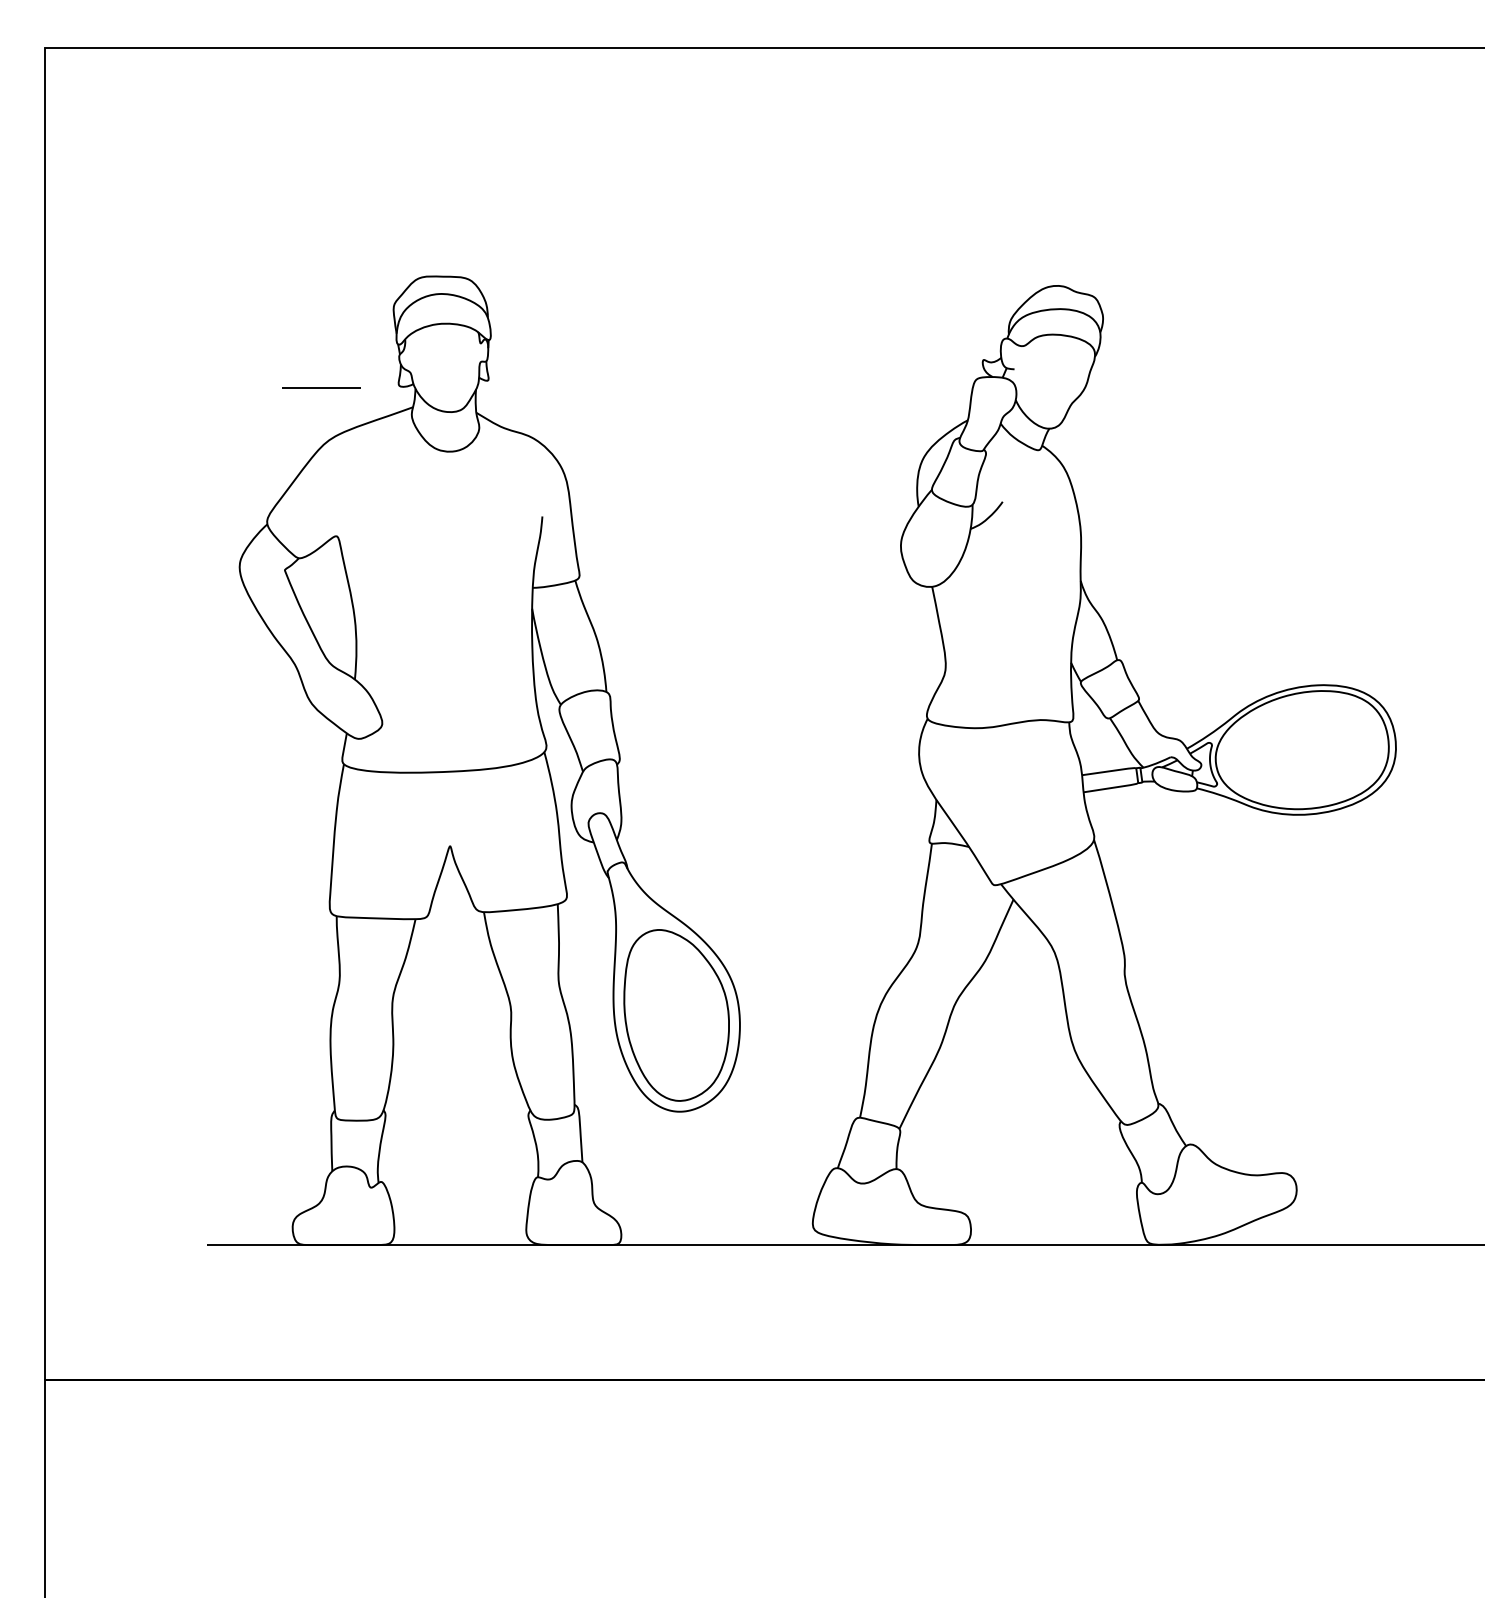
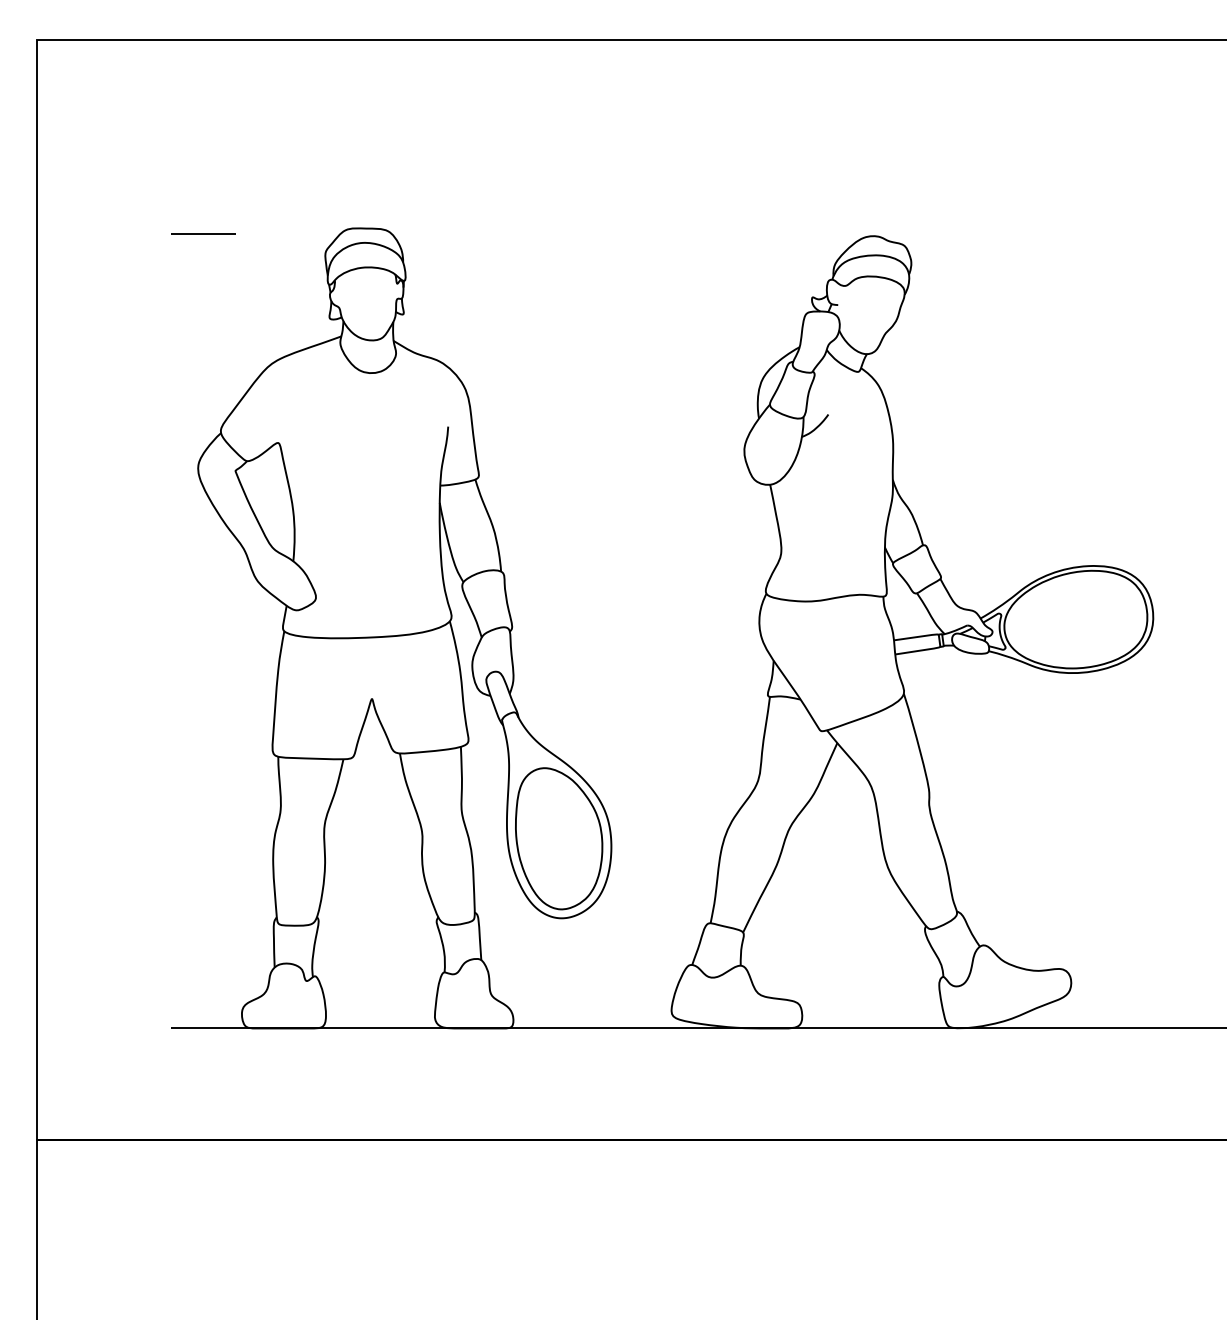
line: (321, 387) -> (203, 234), moved

